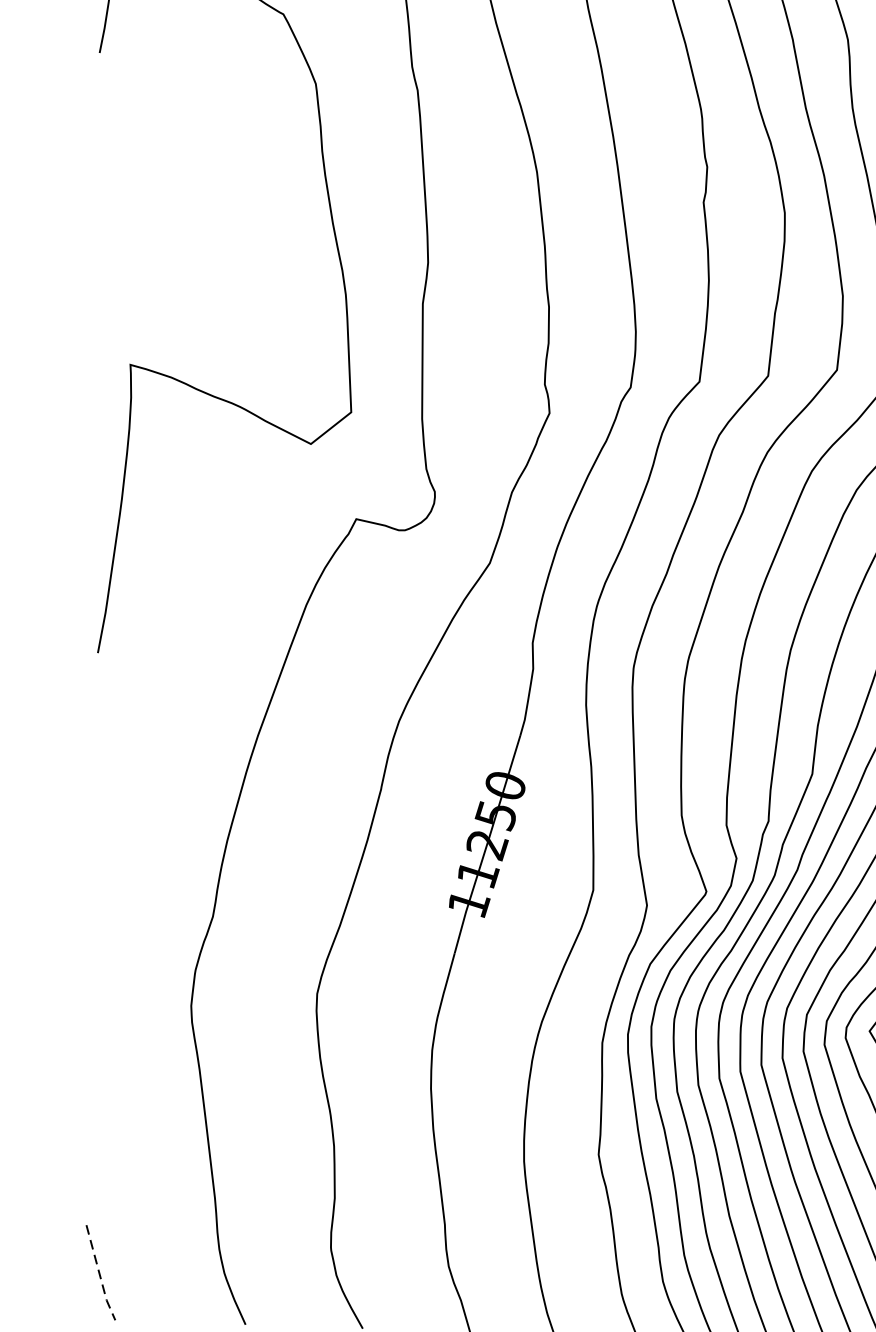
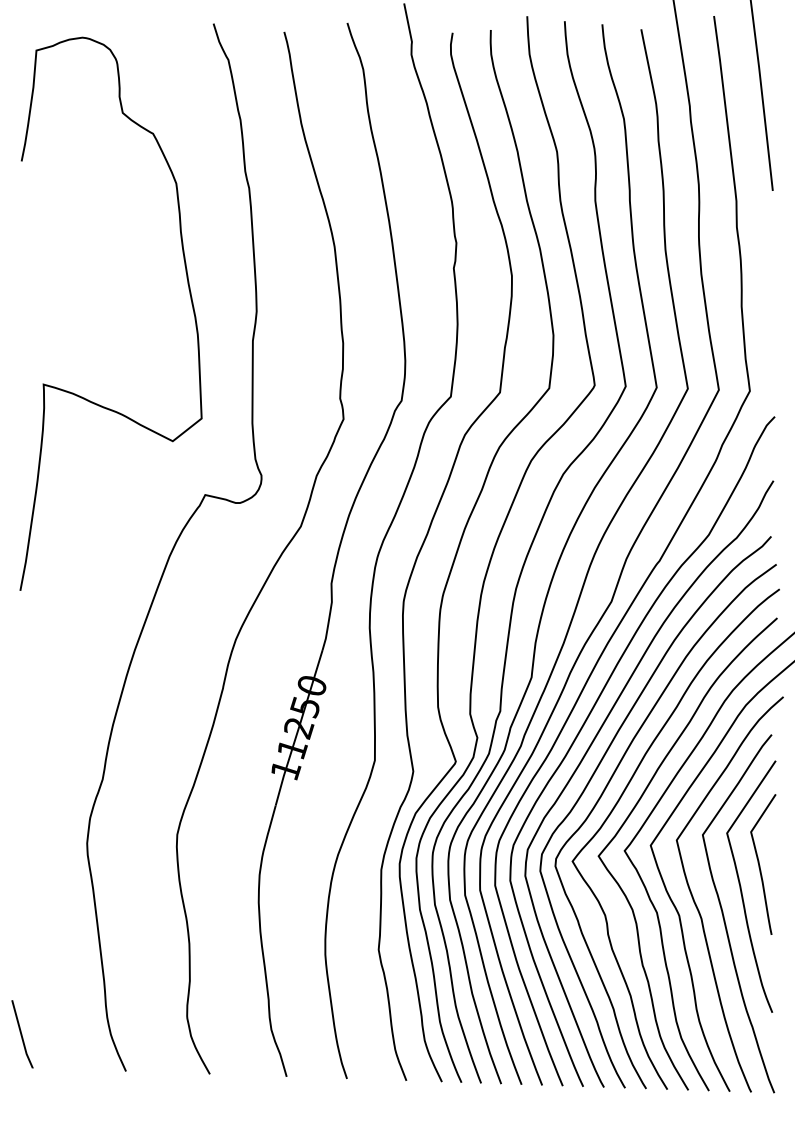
line: (99, 1275) -> (21, 1036), dashed -> solid

